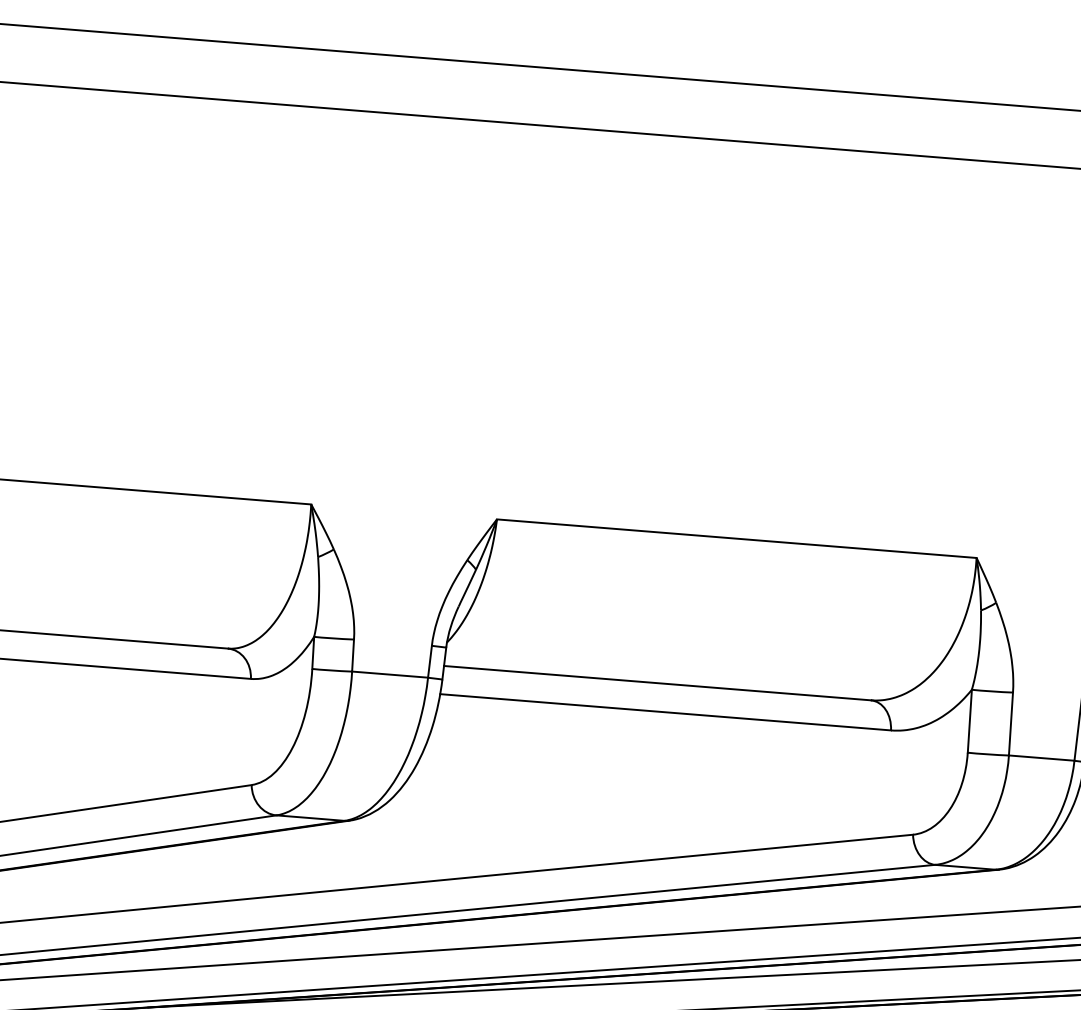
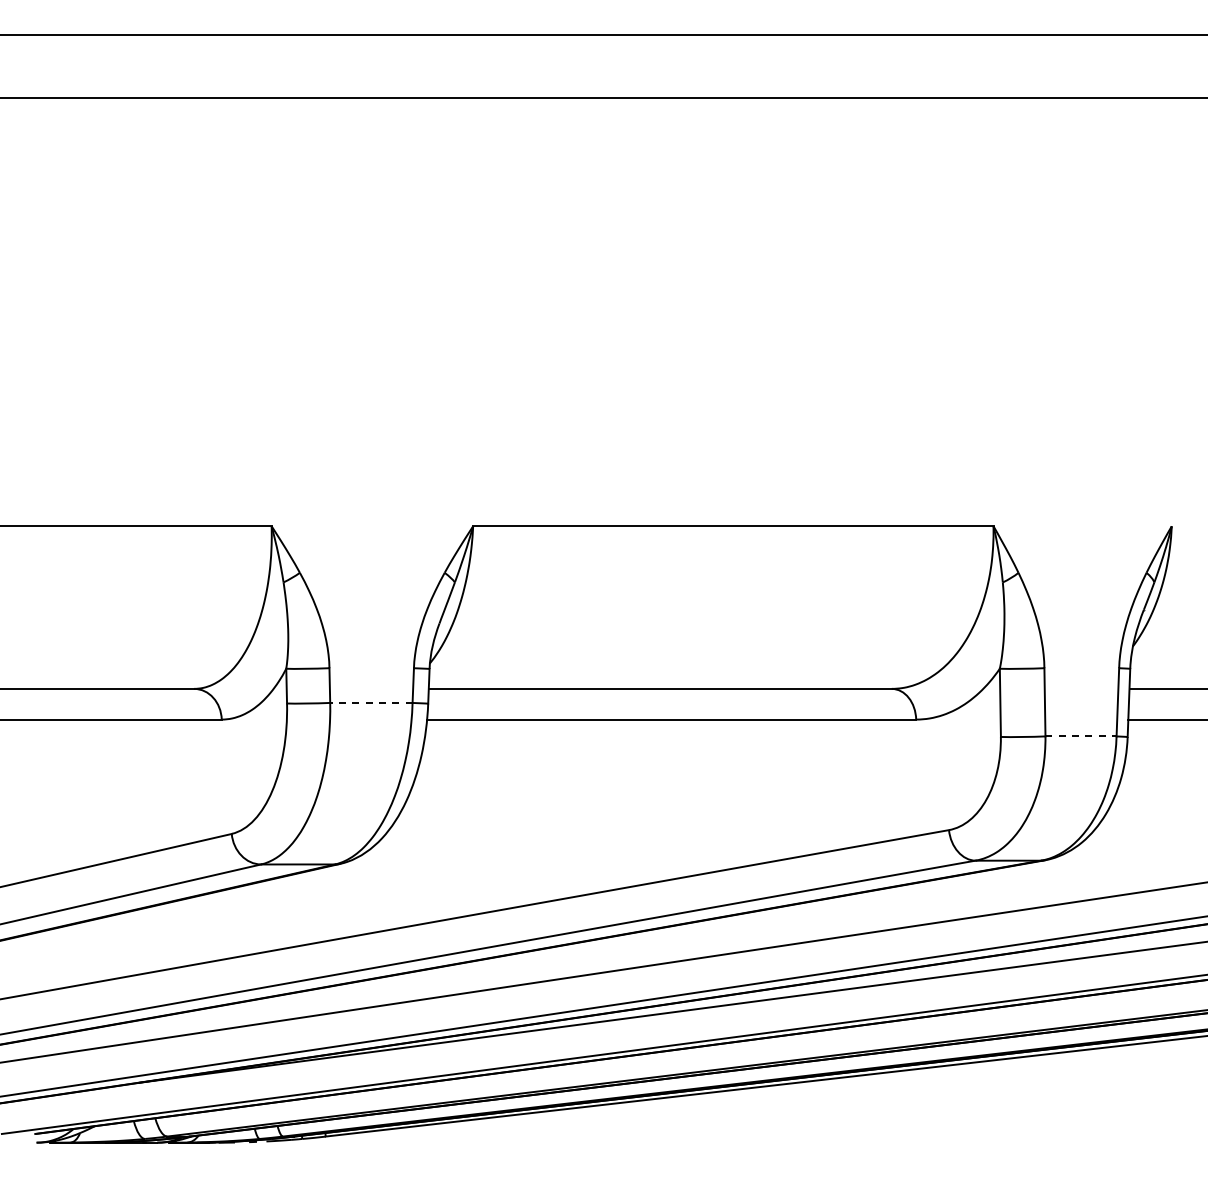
line: (389, 674) -> (370, 702), solid -> dashed
line: (1042, 758) -> (1081, 736), solid -> dashed

